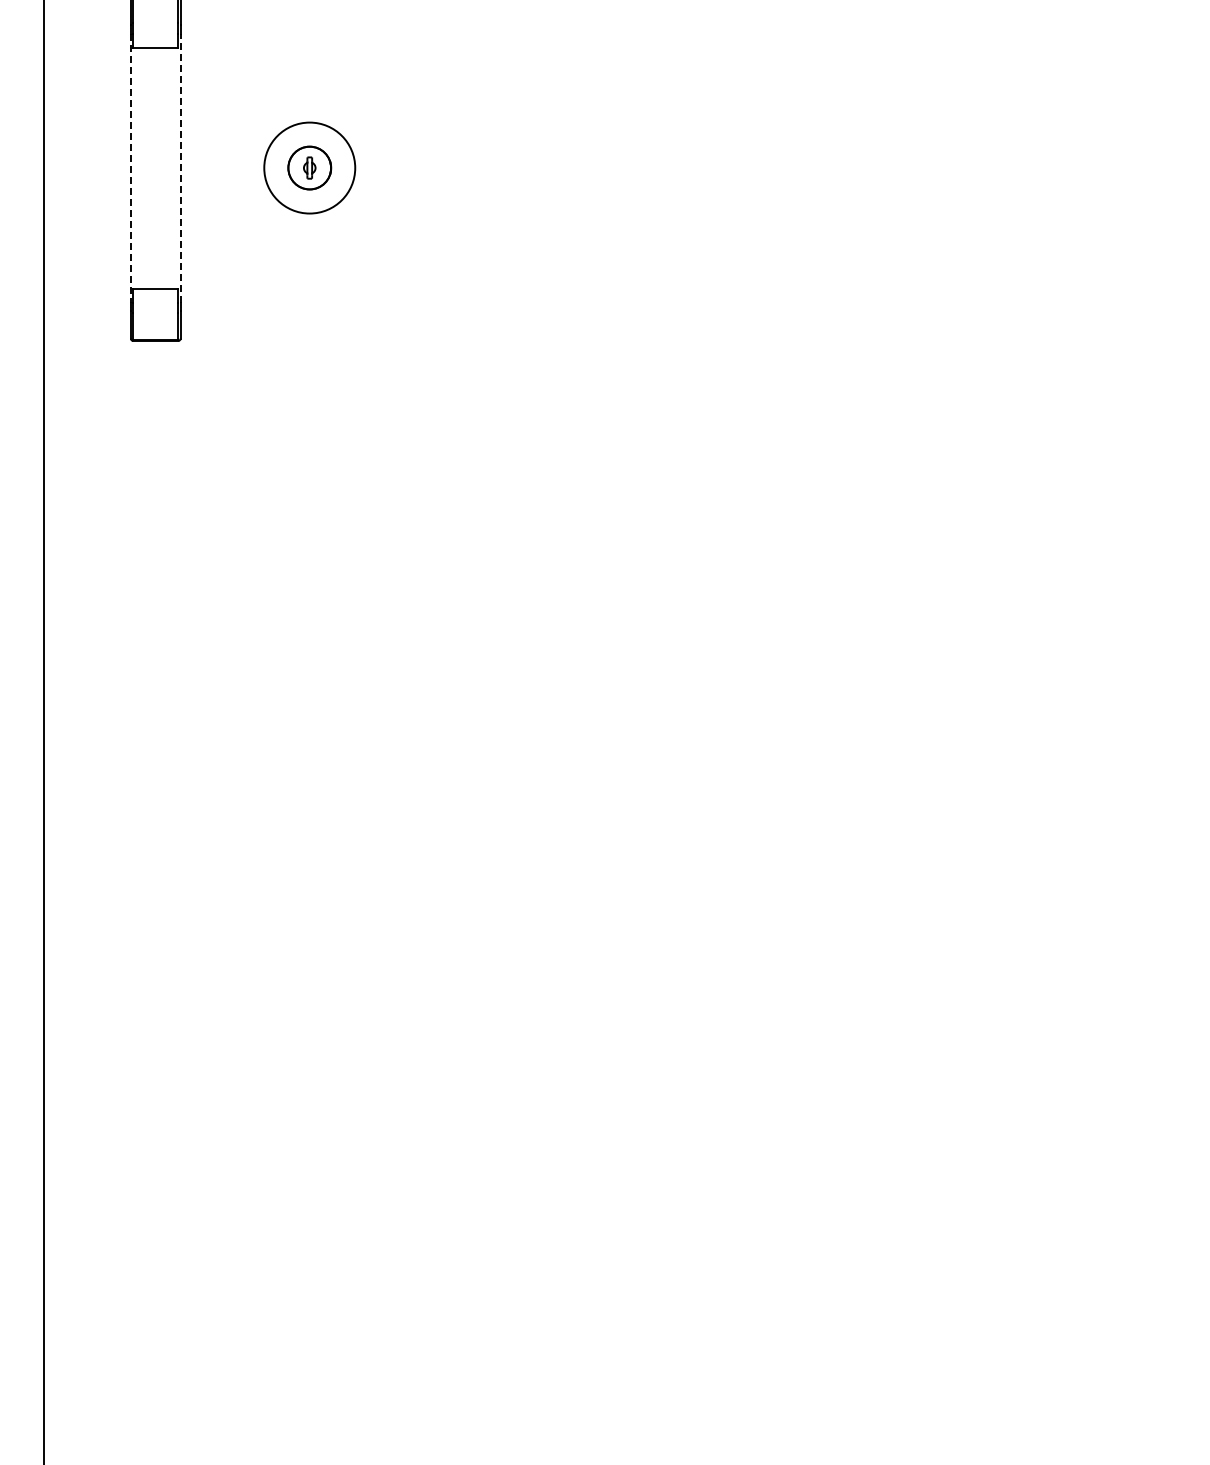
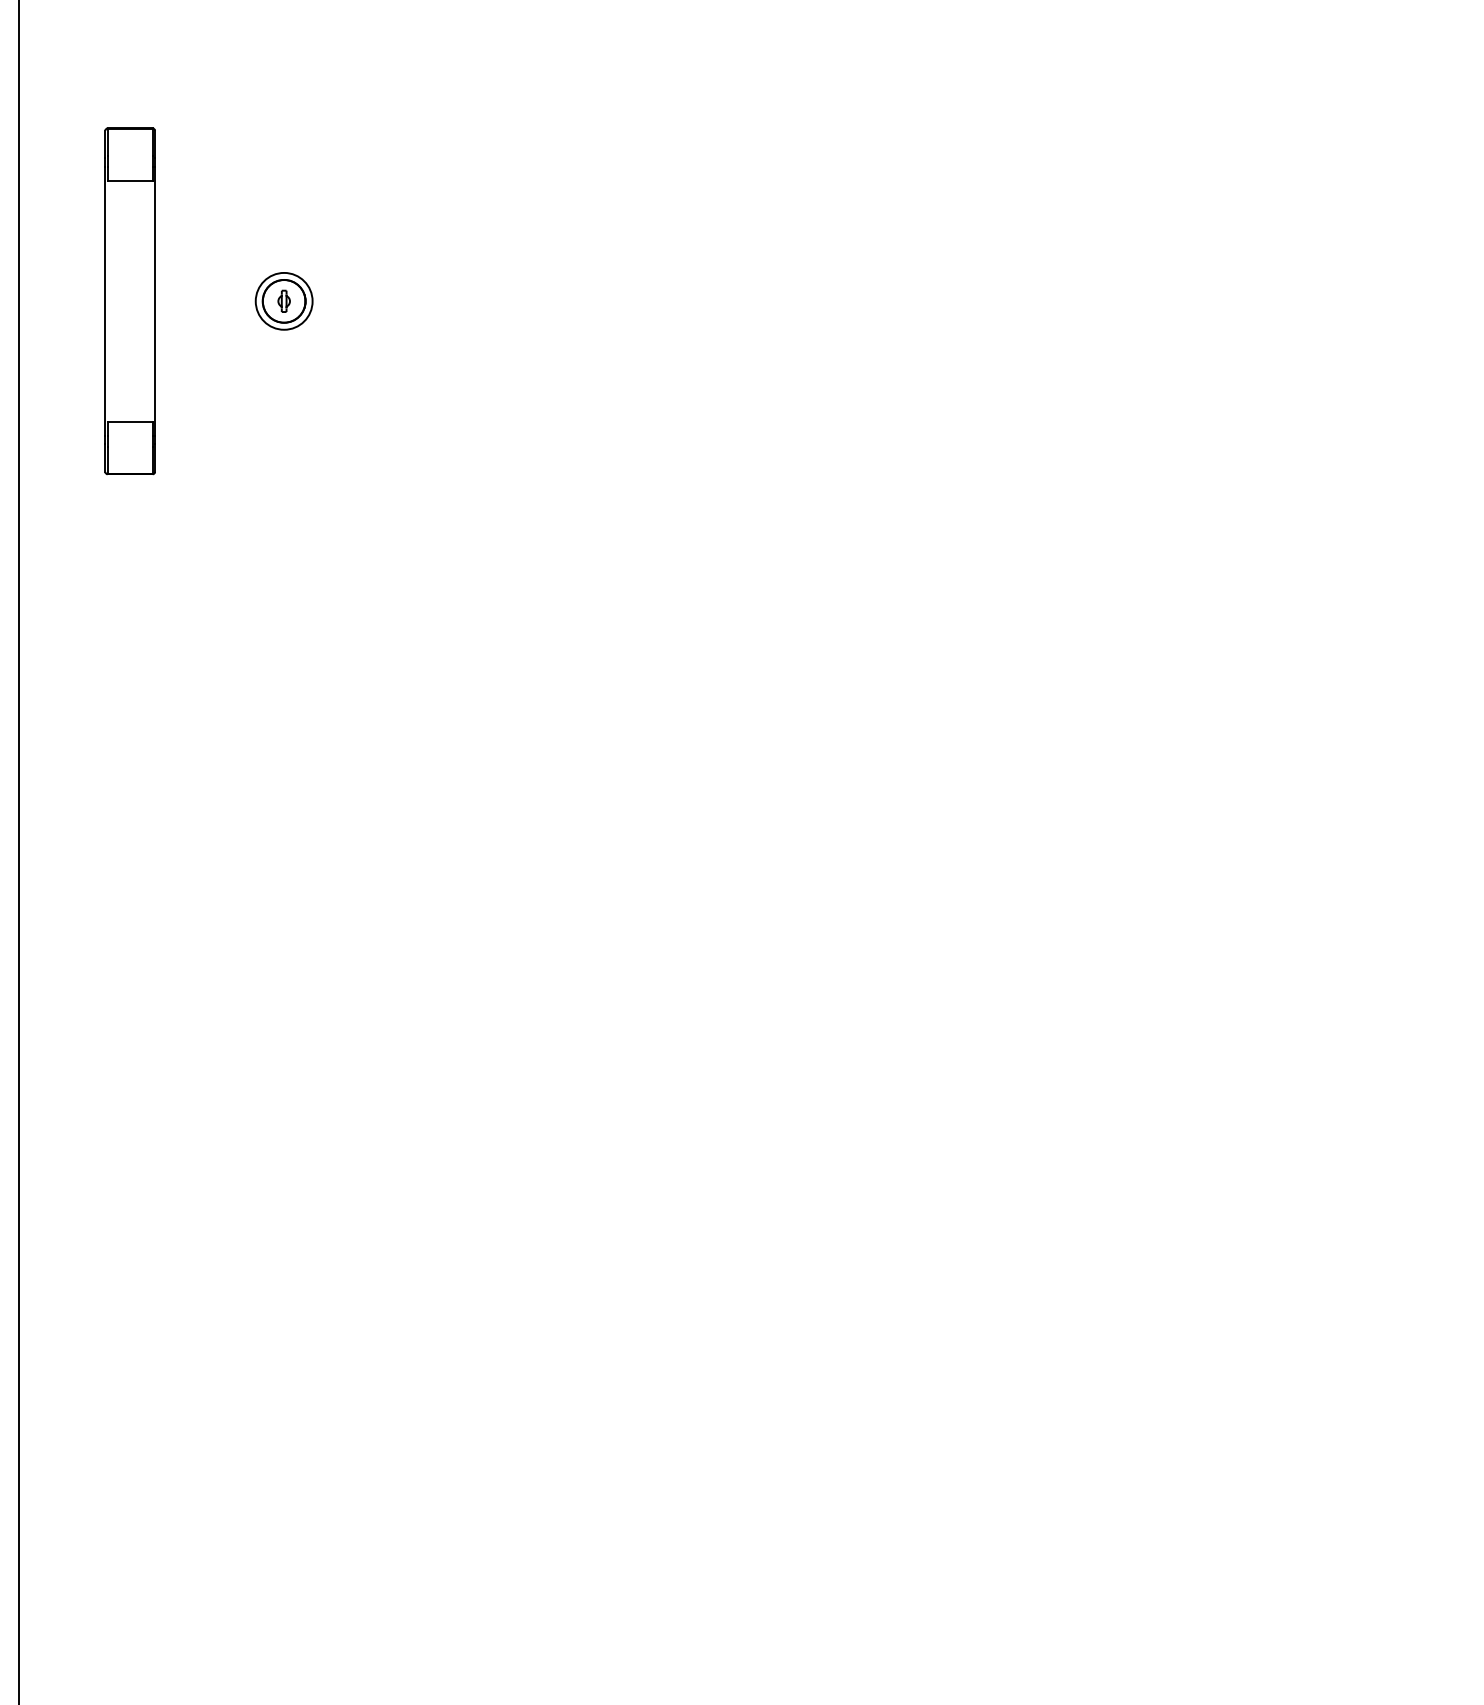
line: (181, 167) -> (155, 300), dashed -> solid
circle: (309, 167) -> (283, 300), size x0.62
line: (131, 168) -> (105, 301), dashed -> solid

